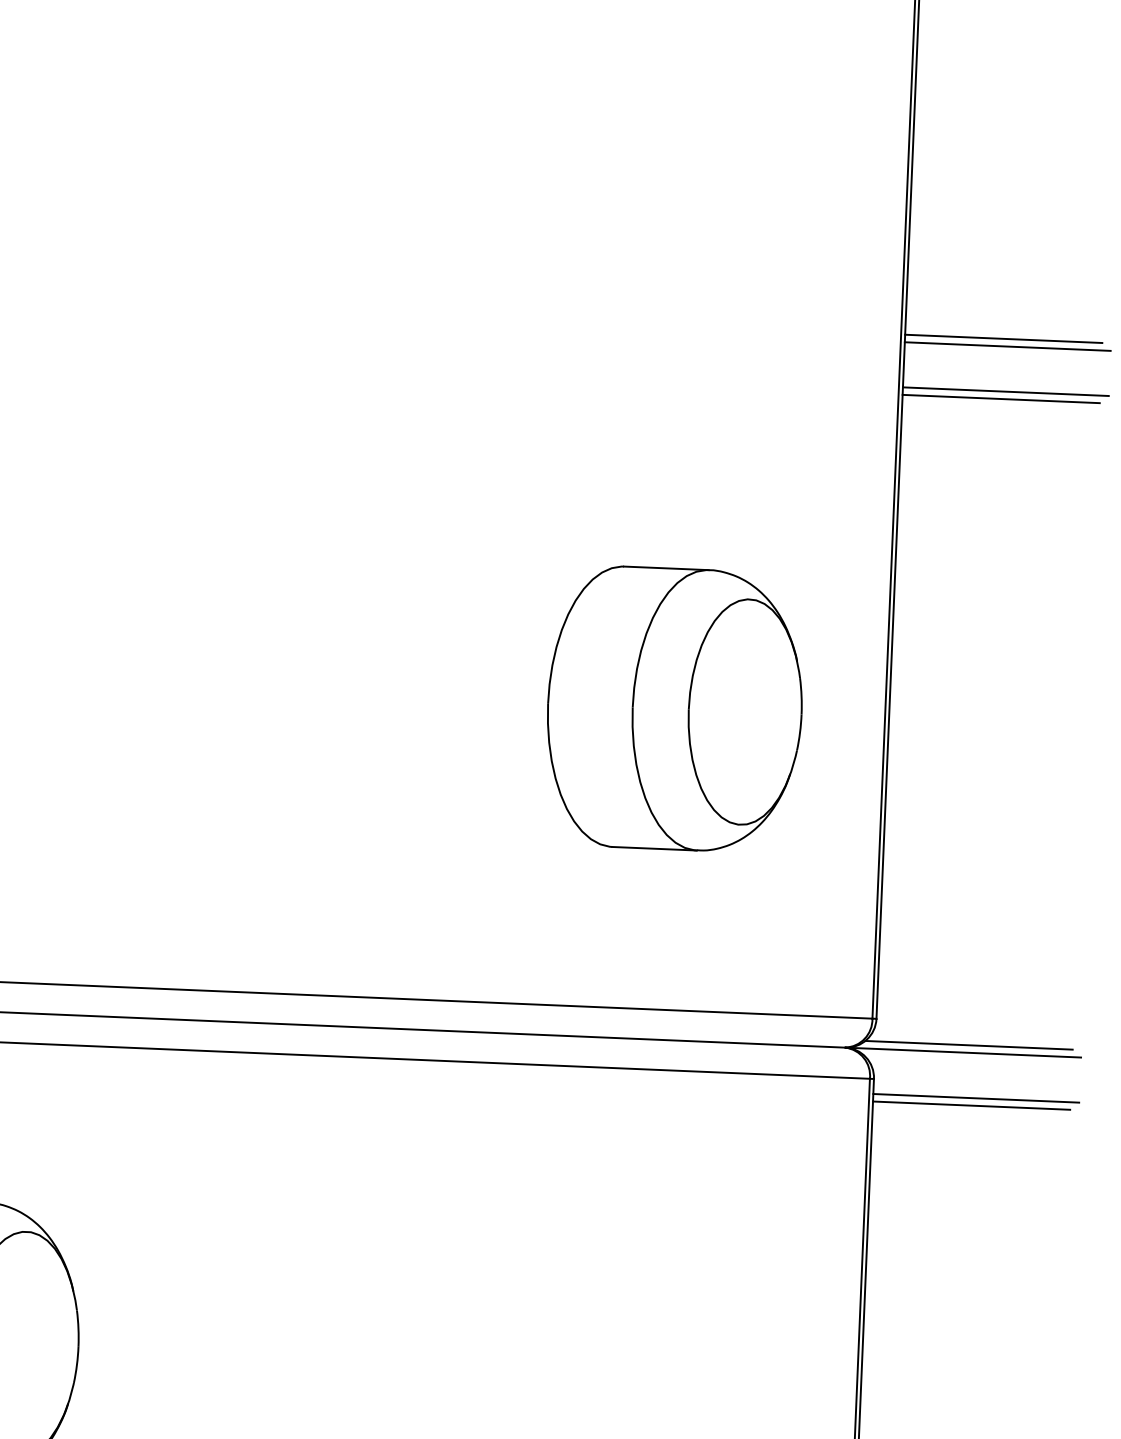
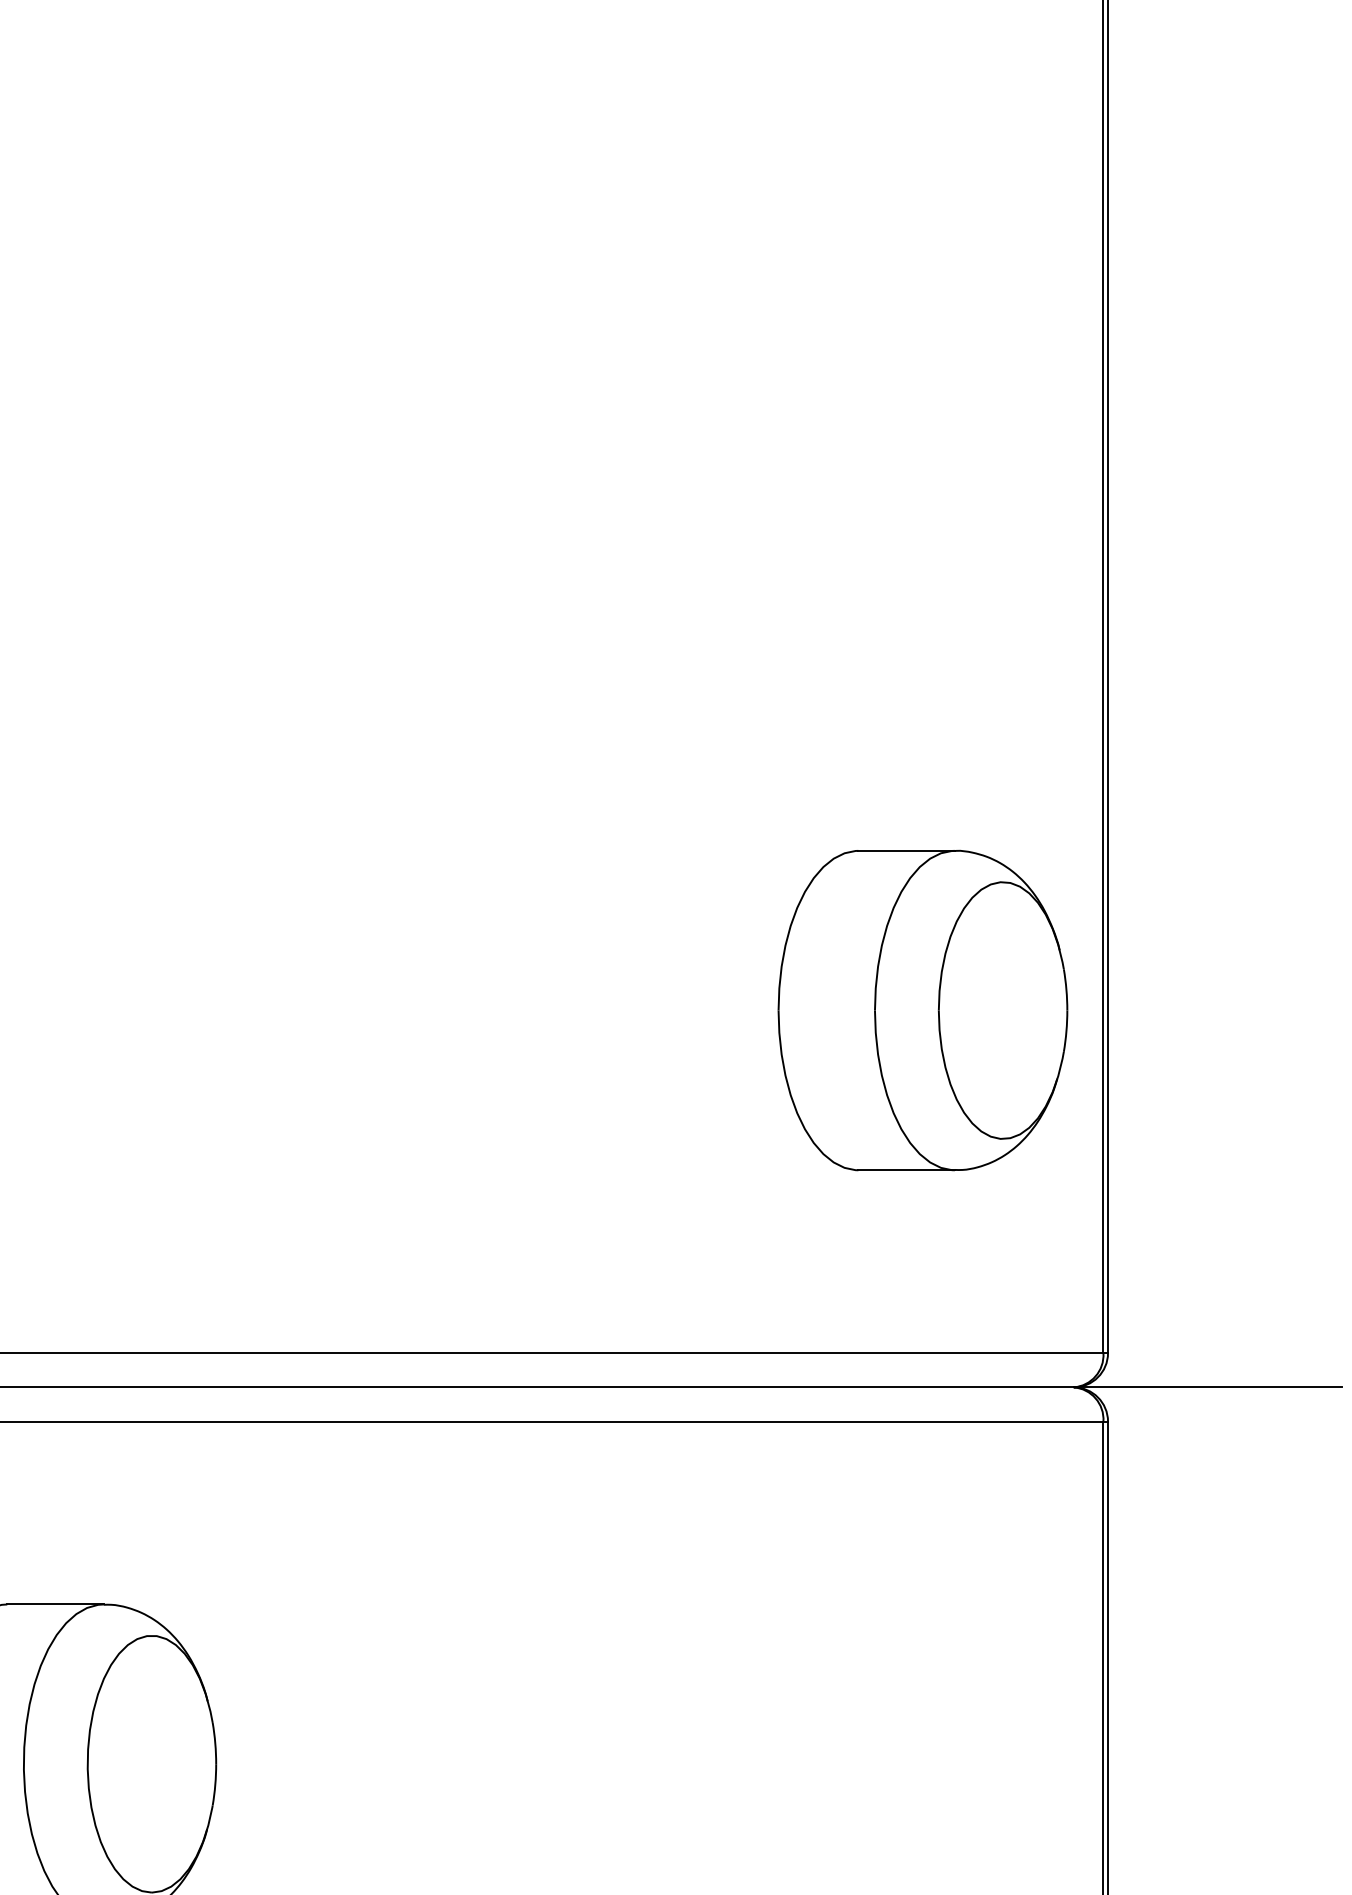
line: (1003, 338) -> (1220, 573), removed
line: (1007, 346) -> (1225, 582), removed
line: (1006, 391) -> (1225, 633), removed
line: (1001, 399) -> (1220, 642), removed
part: (674, 709) -> (922, 1010), moved
line: (969, 1045) -> (1214, 1378), removed
line: (976, 1098) -> (1225, 1438), removed
line: (971, 1105) -> (1220, 1447), removed

